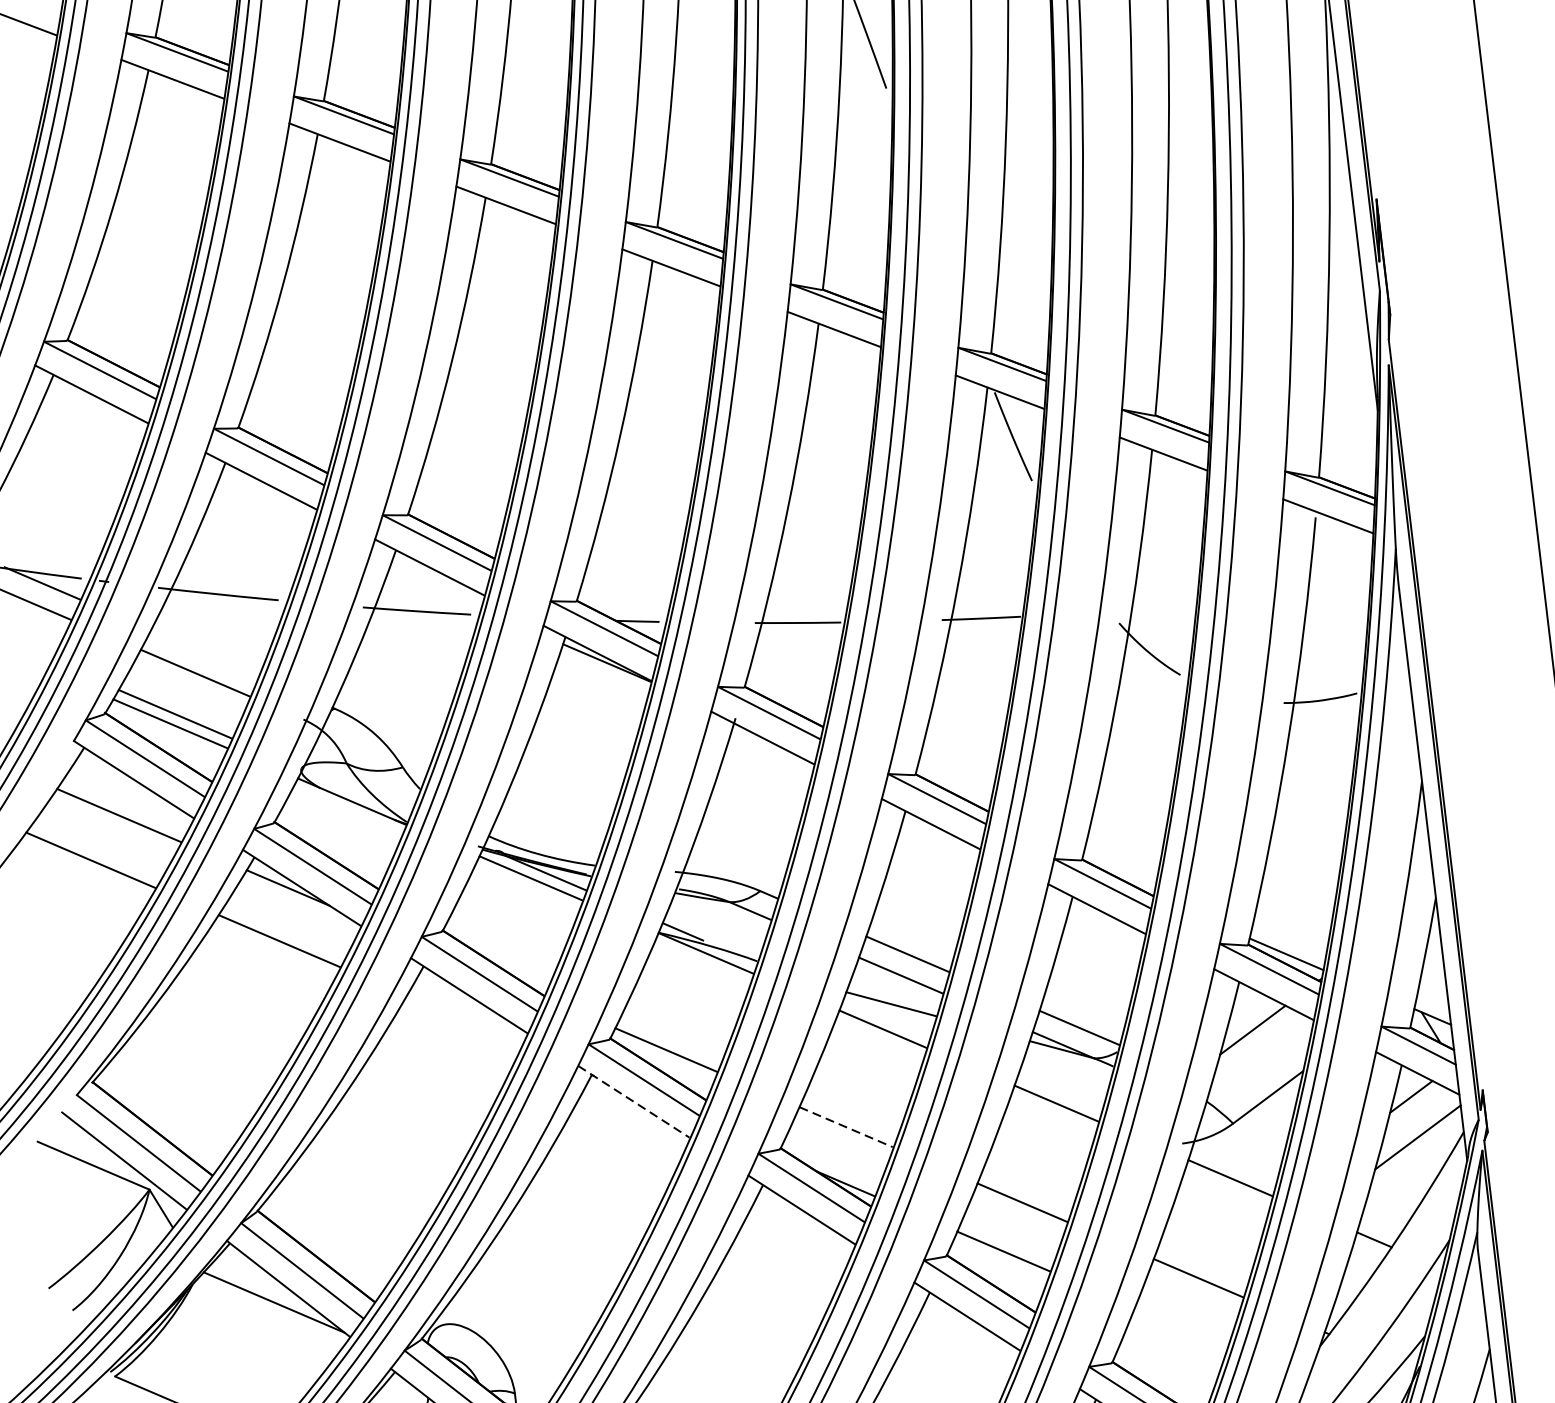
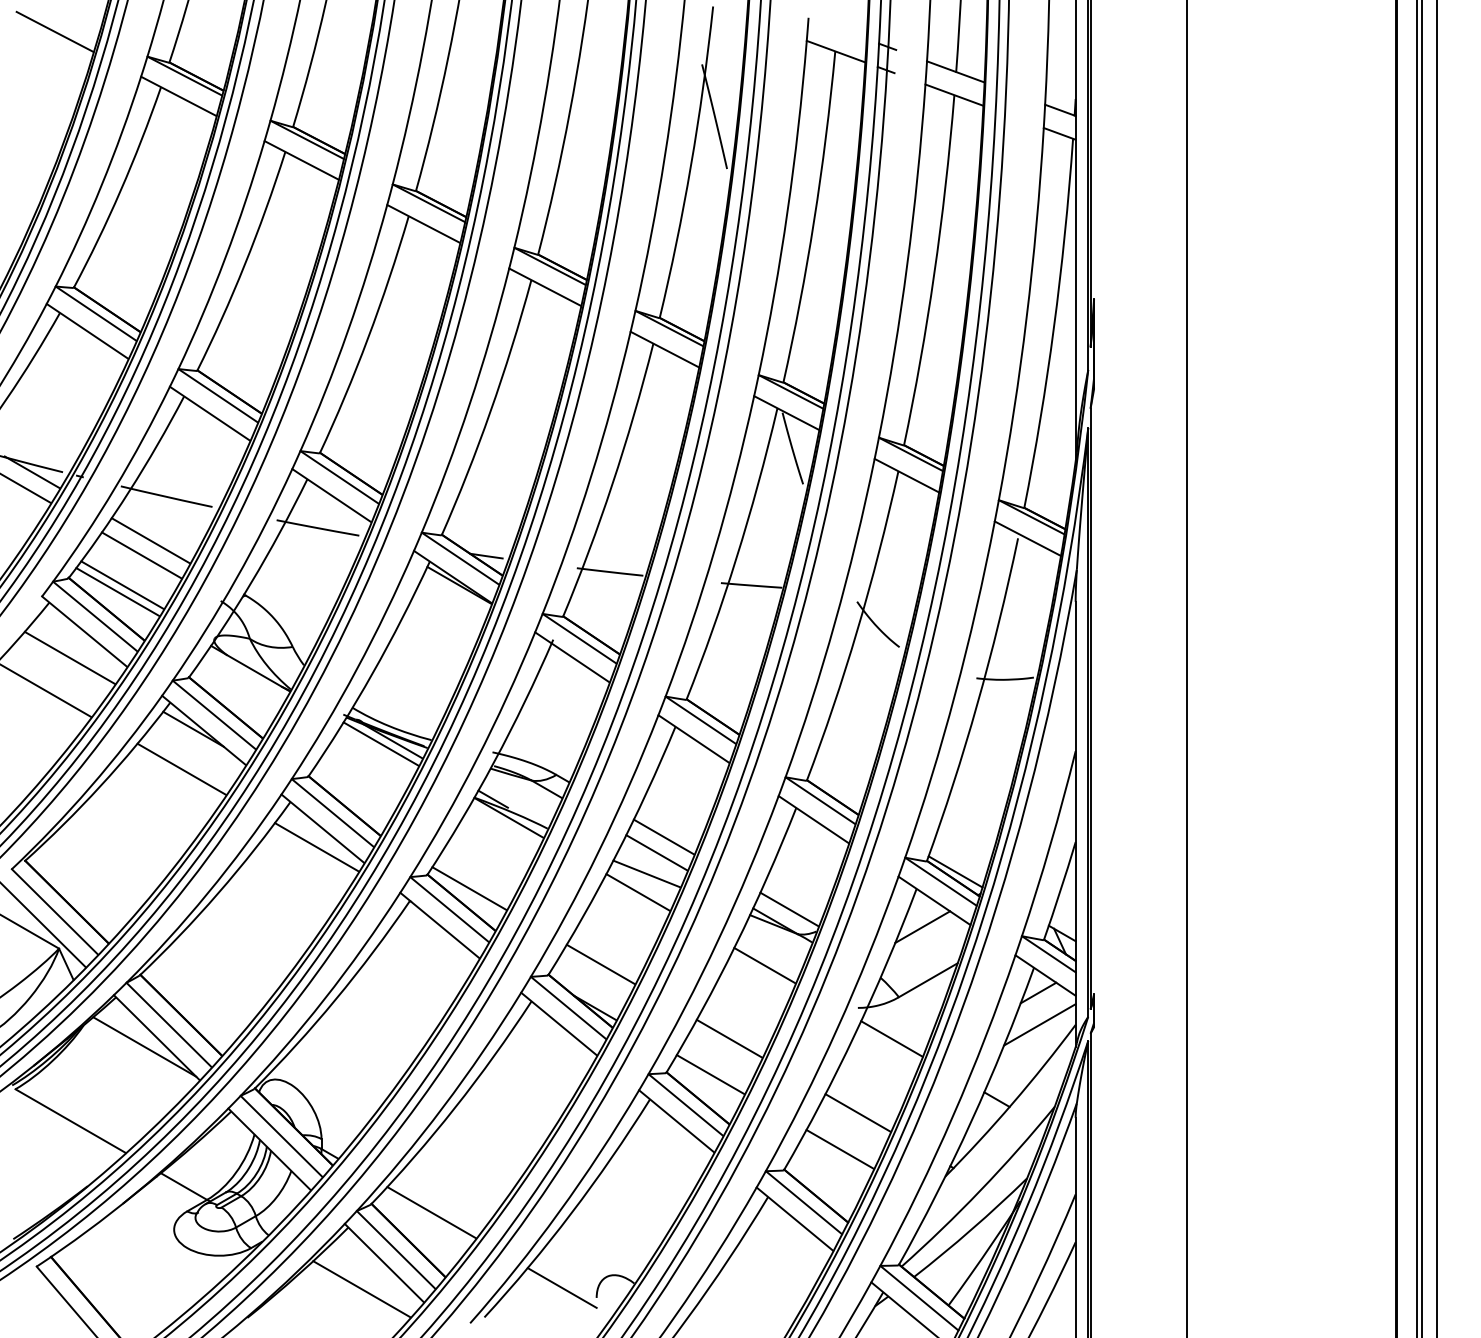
line: (204, 652) -> (150, 540), added
line: (463, 1020) -> (316, 847), added
line: (634, 1101) -> (440, 925), dashed -> solid
line: (846, 1127) -> (601, 964), dashed -> solid
line: (1181, 1327) -> (840, 1149), added

